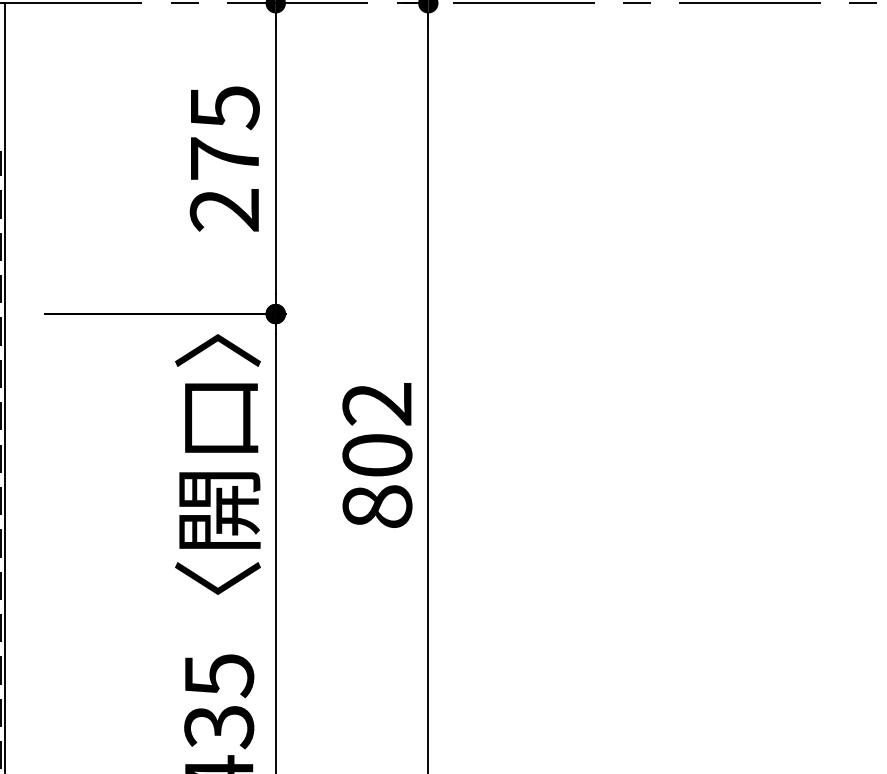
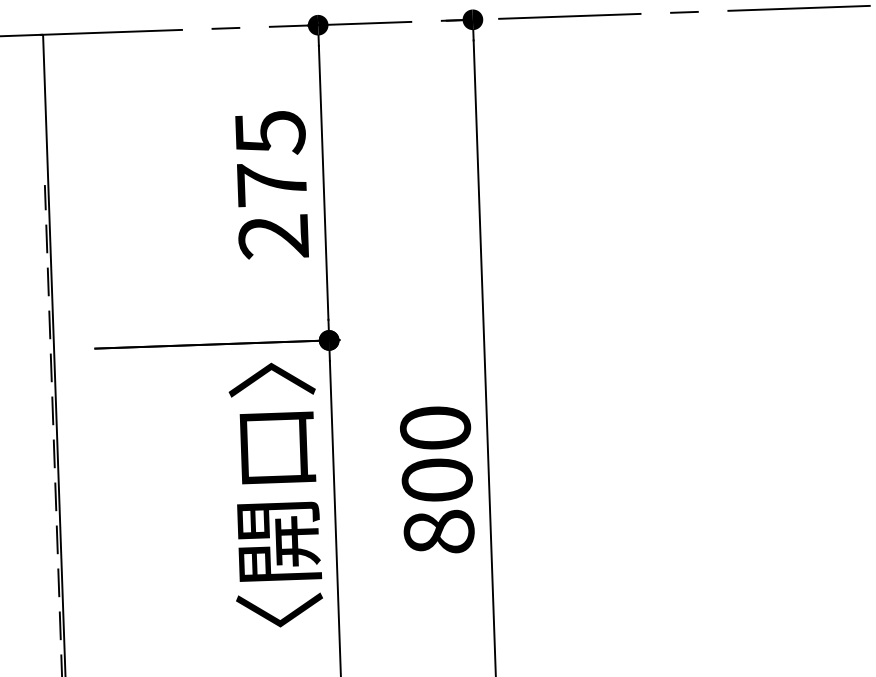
text: (377, 403) -> (435, 427), 802 -> 800

